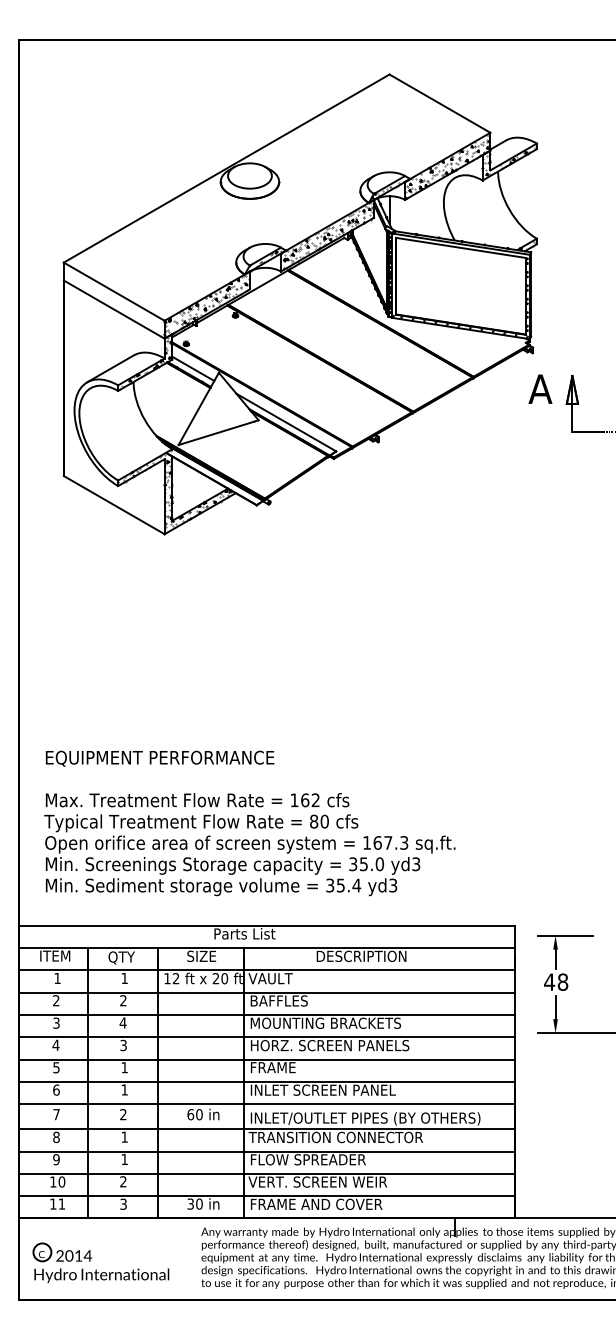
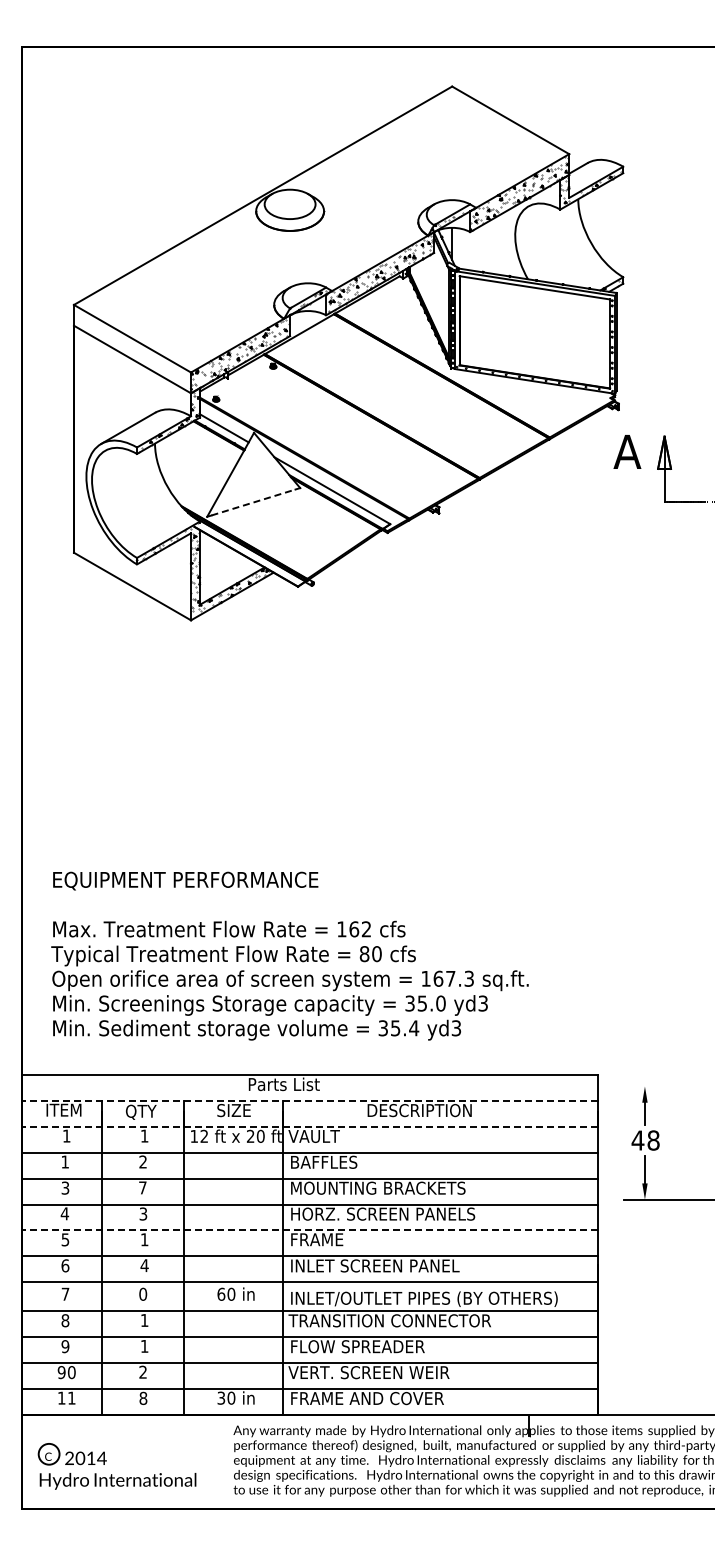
line: (218, 432) -> (253, 502), solid -> dashed
line: (565, 935) -> (656, 1086), removed
line: (266, 947) -> (309, 1100), solid -> dashed
line: (266, 970) -> (309, 1126), solid -> dashed
text: (55, 1000) -> (64, 1161), 2 -> 1
text: (122, 1022) -> (142, 1187), 4 -> 7
line: (266, 1059) -> (309, 1230), solid -> dashed
text: (124, 1089) -> (144, 1265), 1 -> 4
text: (123, 1113) -> (143, 1293), 2 -> 0
text: (53, 1181) -> (61, 1372), 10 -> 90
text: (123, 1204) -> (143, 1398), 3 -> 8

